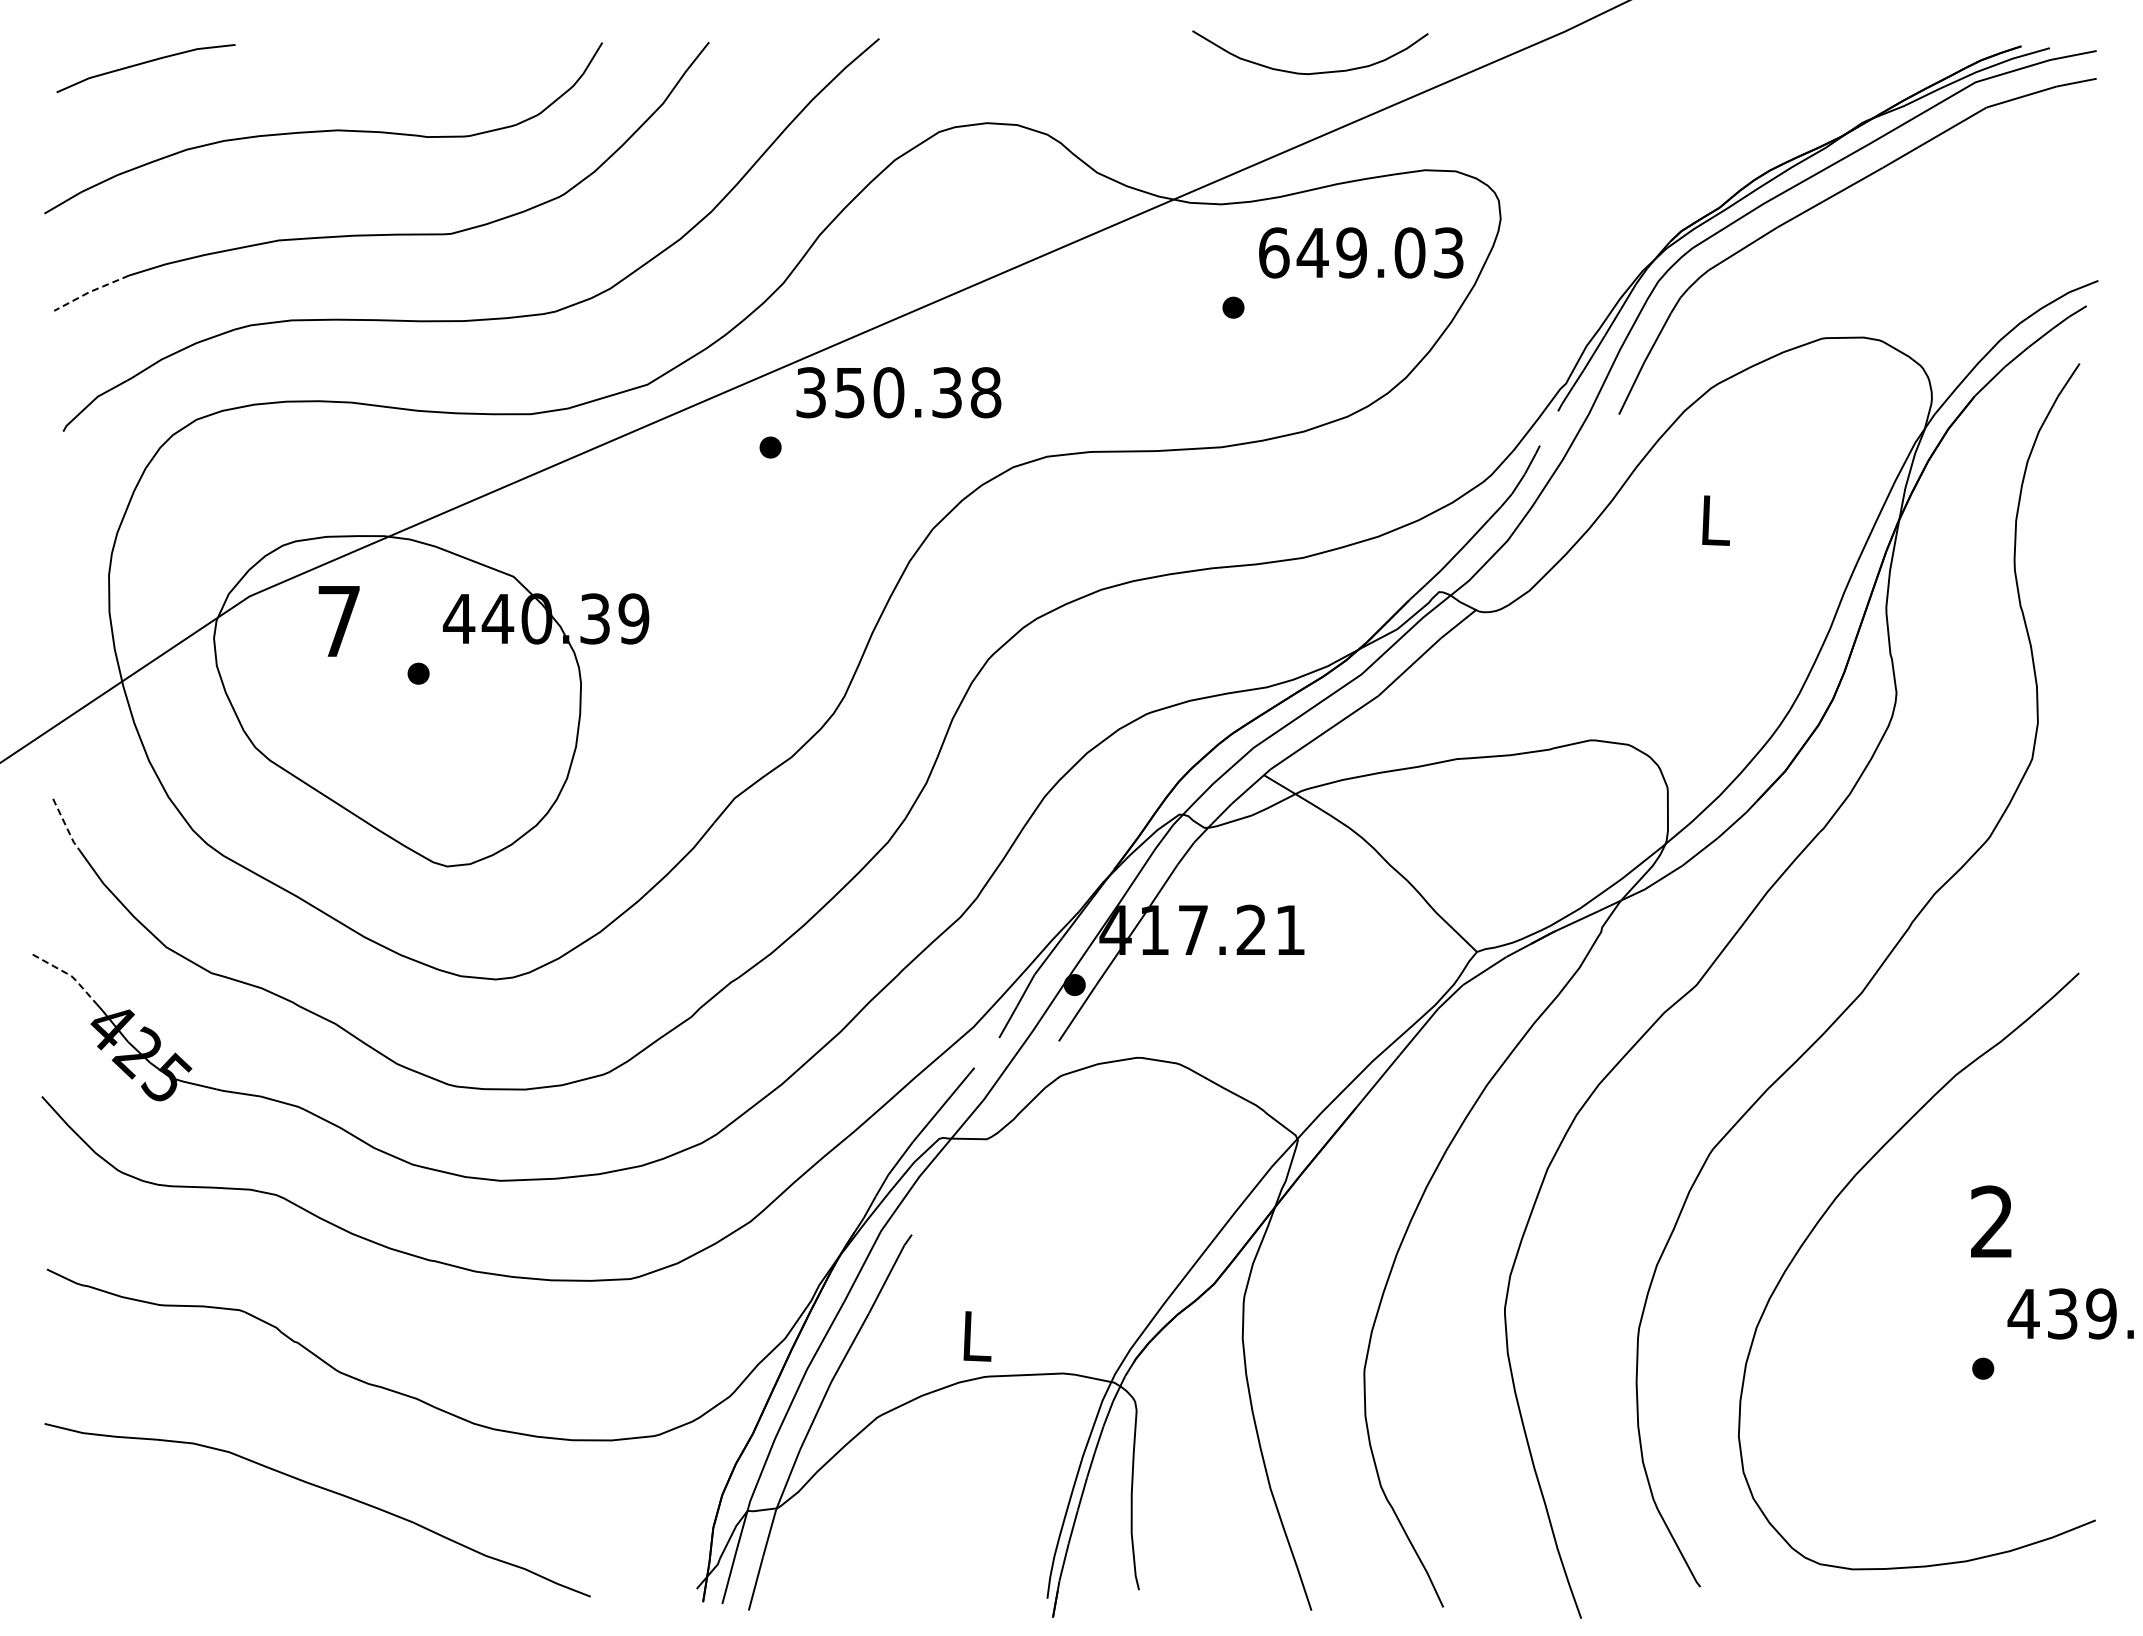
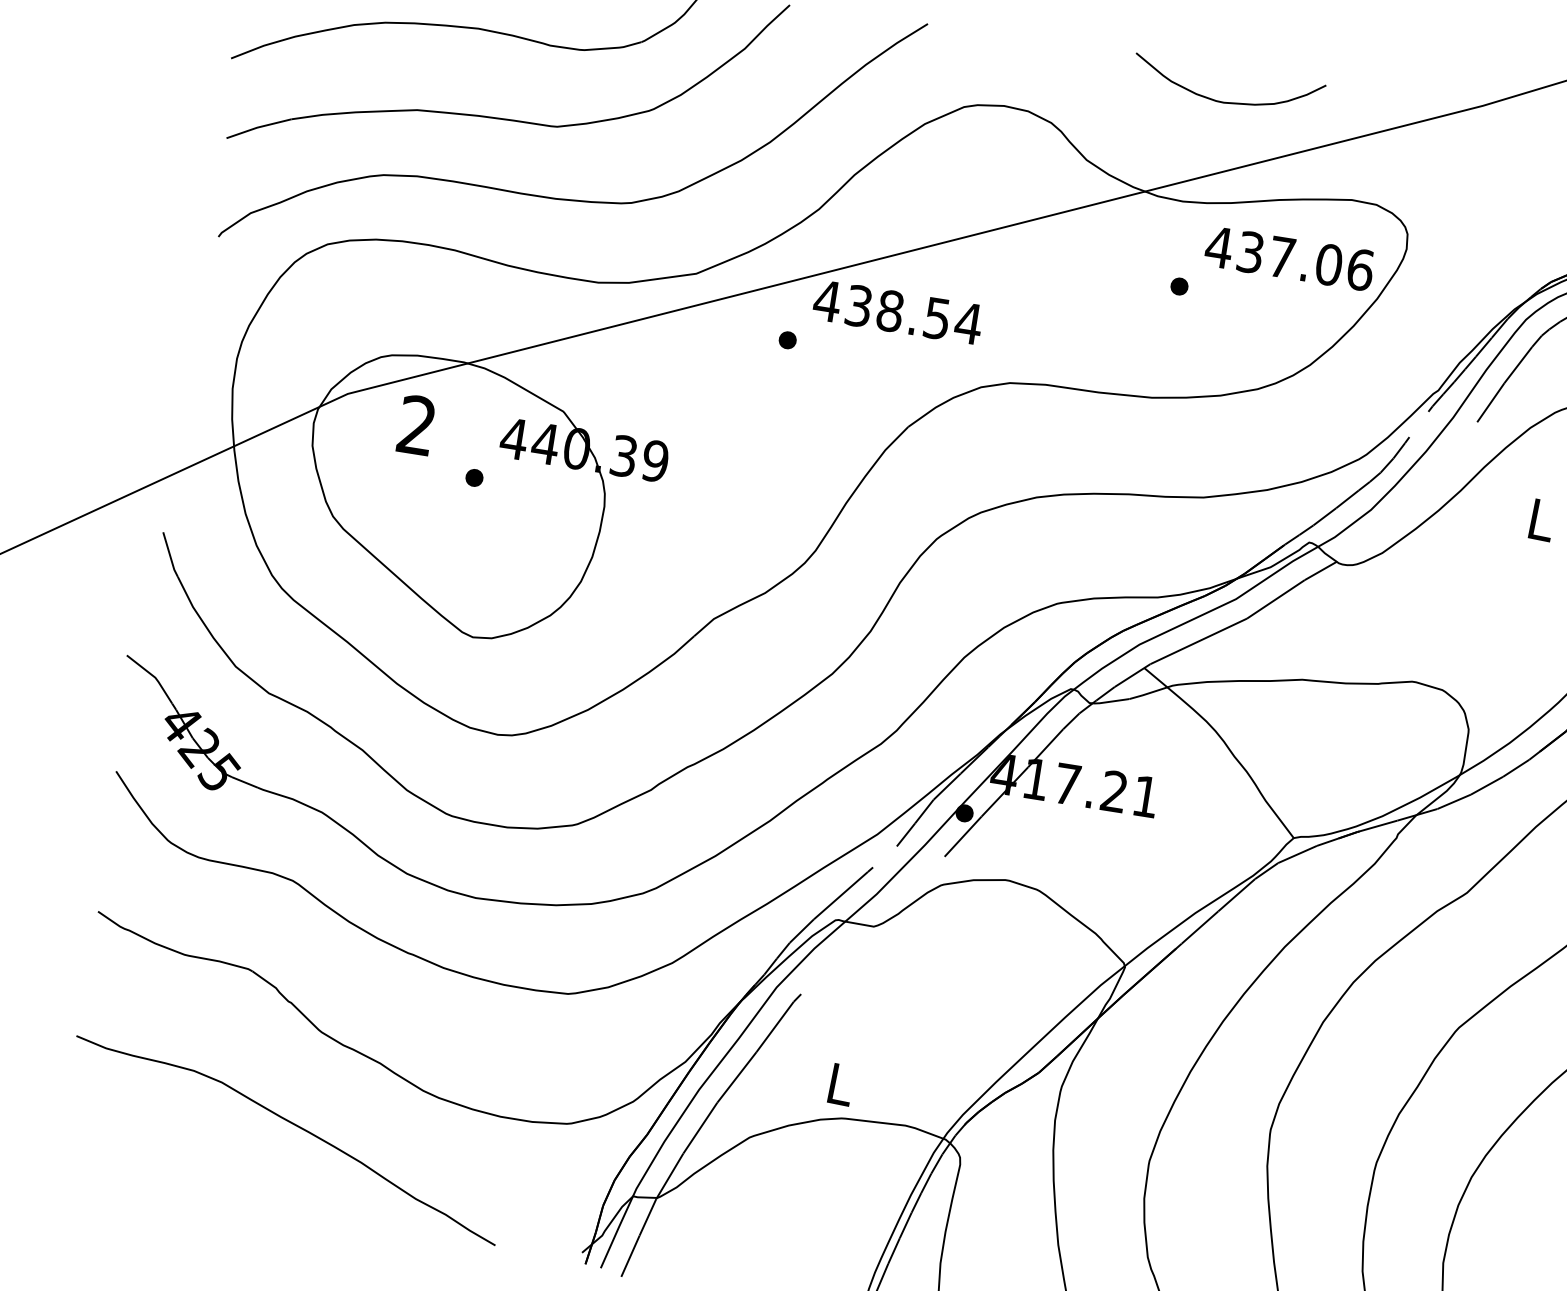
curve: (1312, 72) -> (1227, 101), moved
text: (1360, 252) -> (1289, 258), 649.03 -> 437.06
line: (90, 291) -> (258, 127), dashed -> solid
text: (898, 392) -> (898, 312), 350.38 -> 438.54
text: (338, 620) -> (416, 424), 7 -> 2
line: (65, 825) -> (169, 555), dashed -> solid
line: (69, 975) -> (153, 677), dashed -> solid

